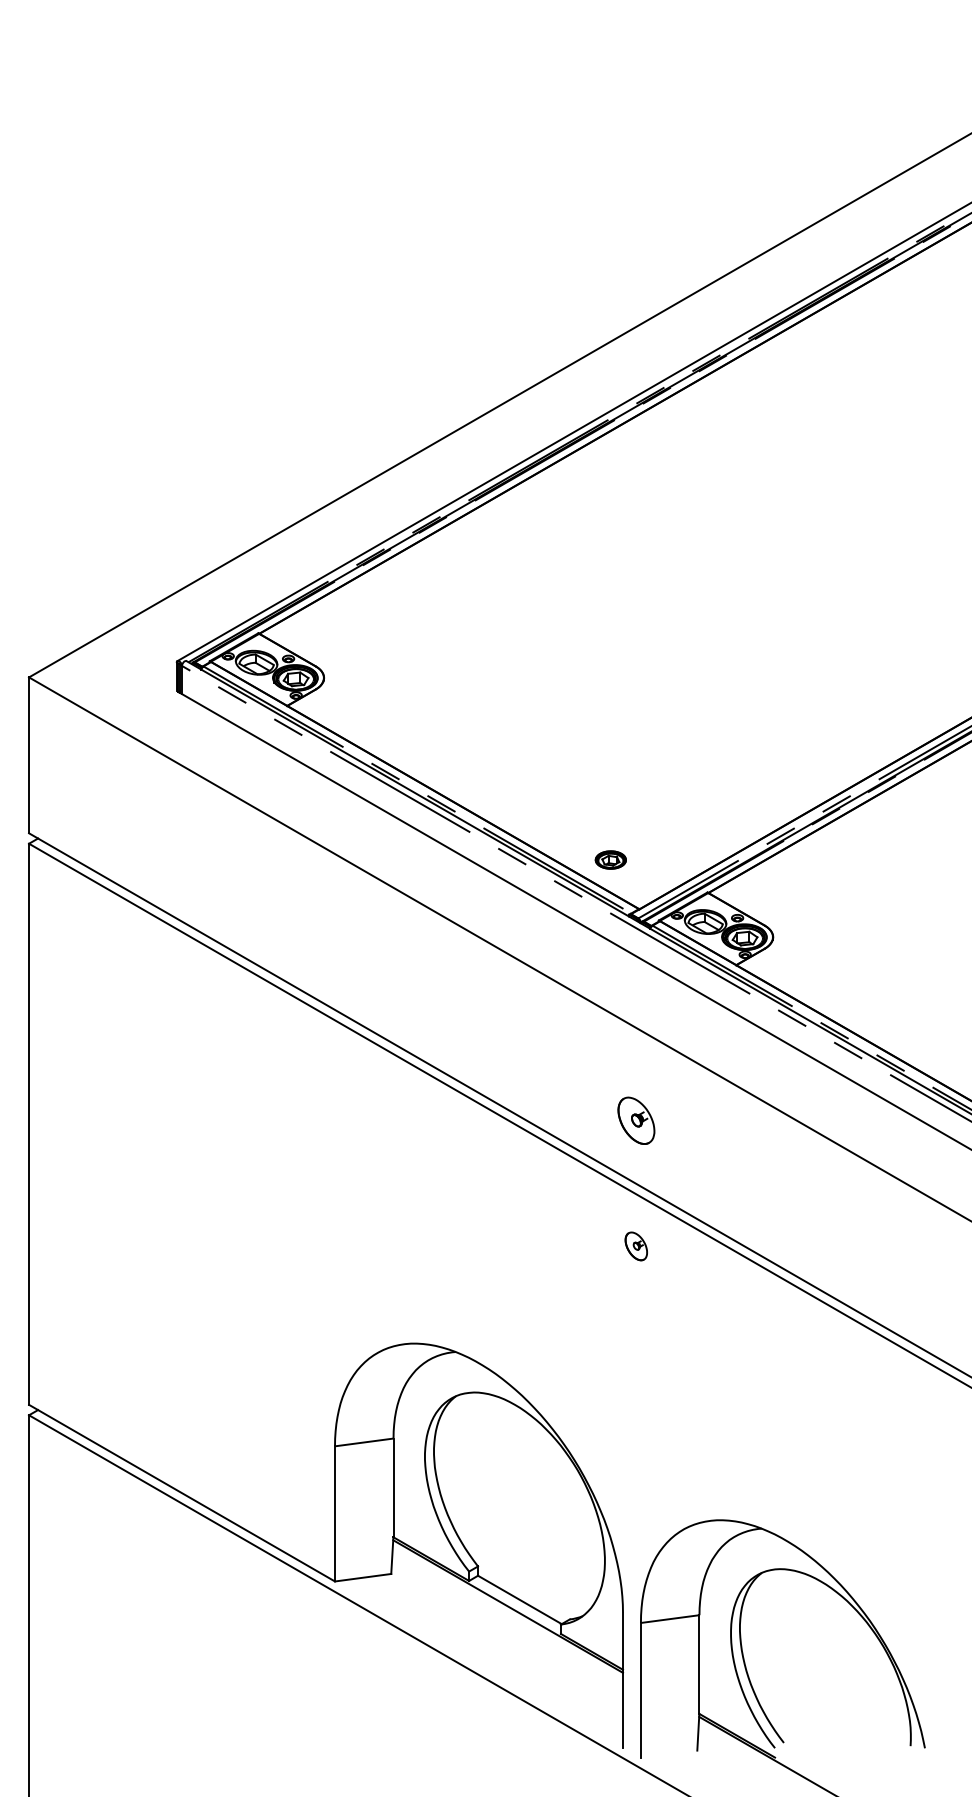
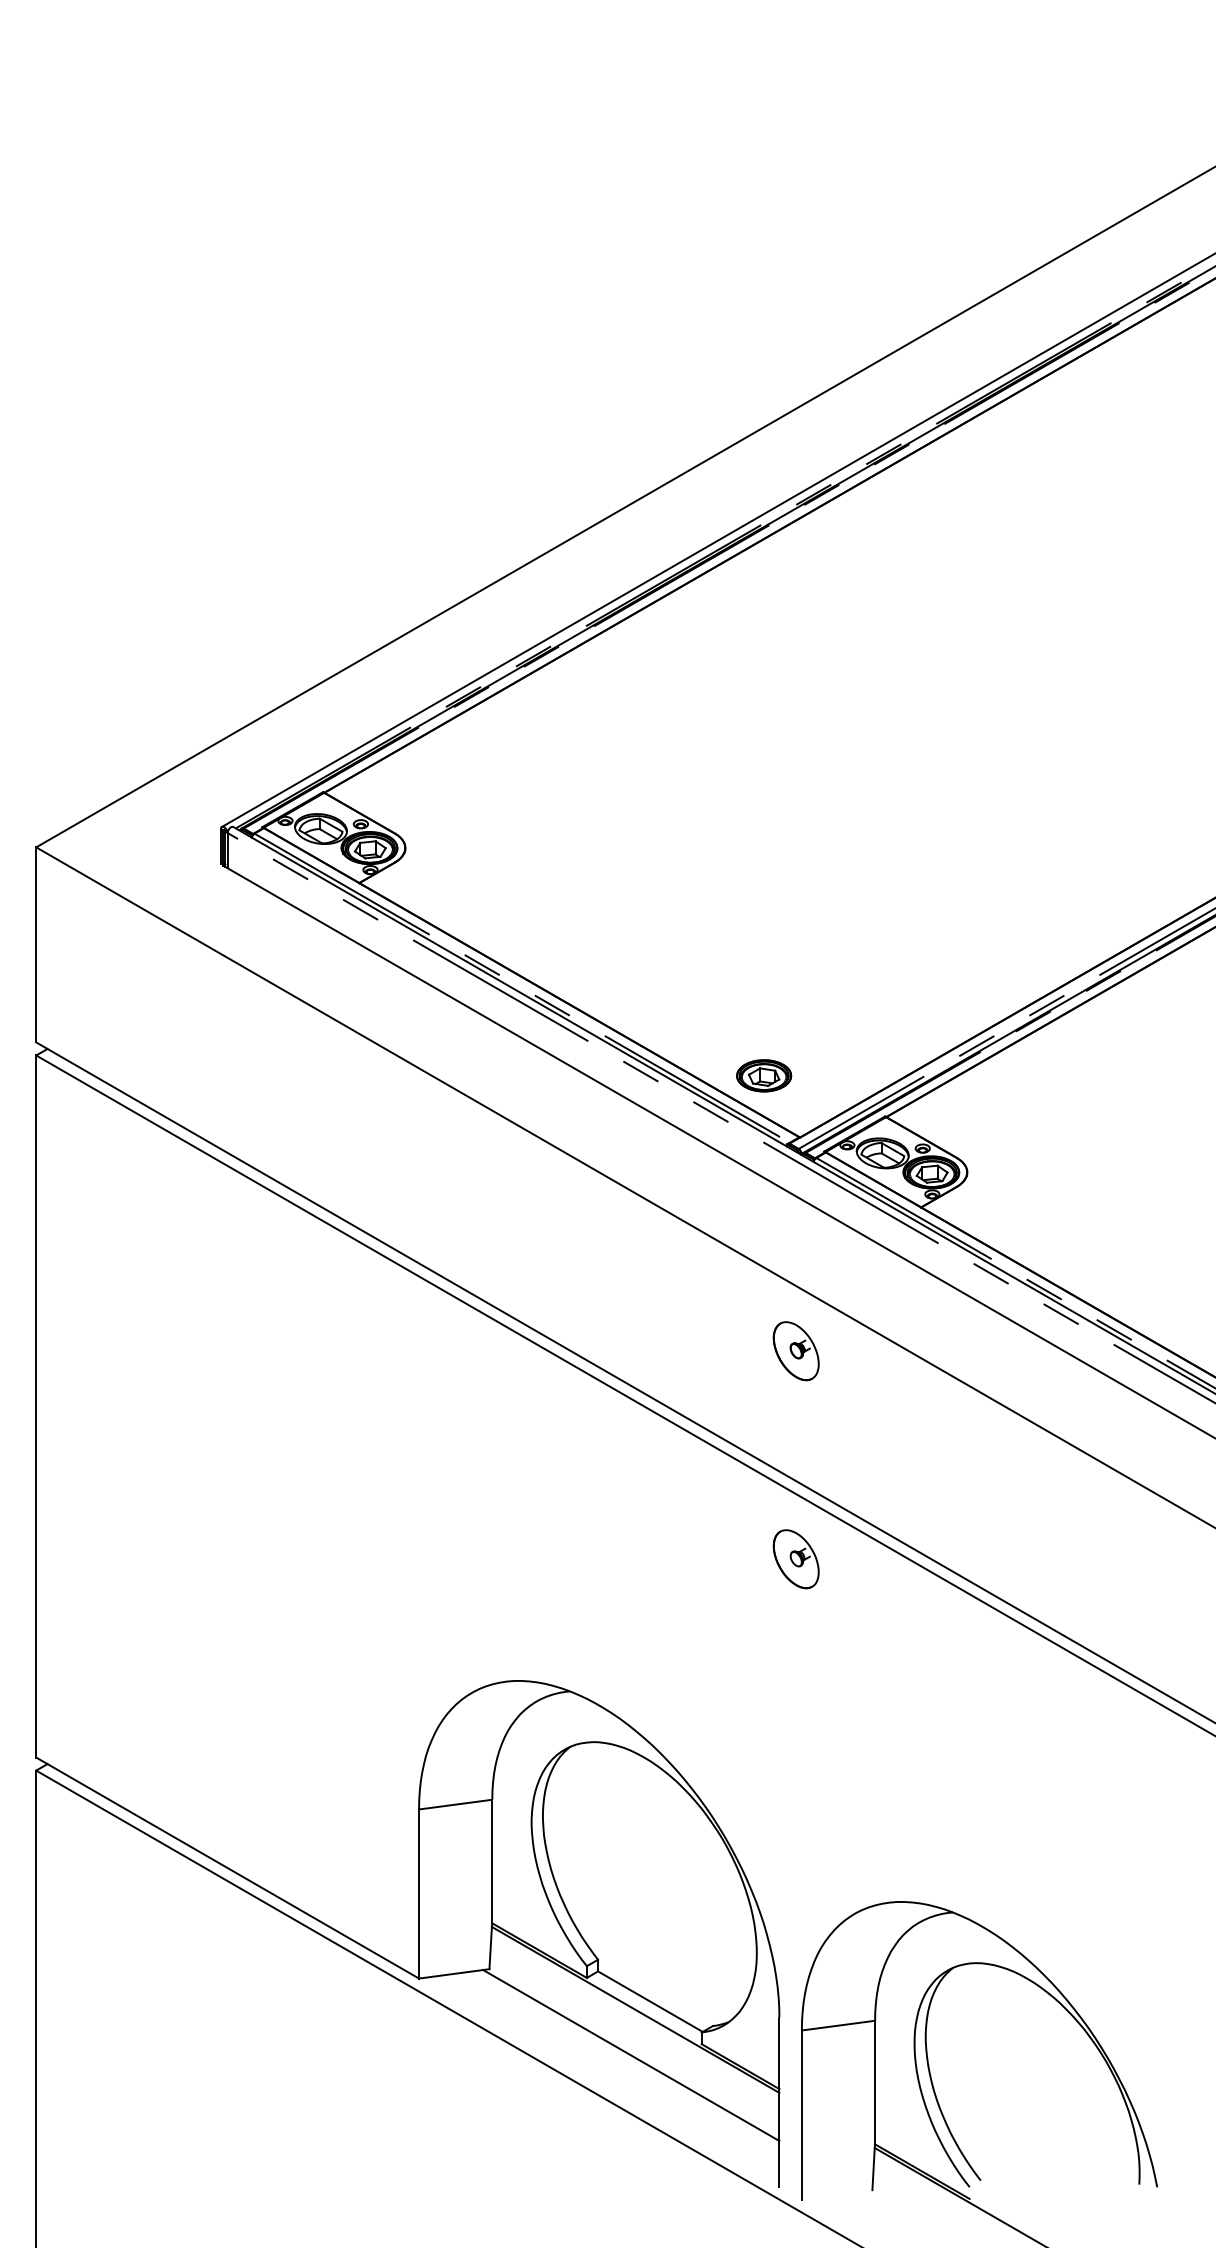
part: (611, 859) -> (764, 1075), size x1.43
part: (635, 1121) -> (795, 1351), moved
part: (635, 1246) -> (795, 1559), size x1.67
line: (504, 1642) -> (631, 2055), added

